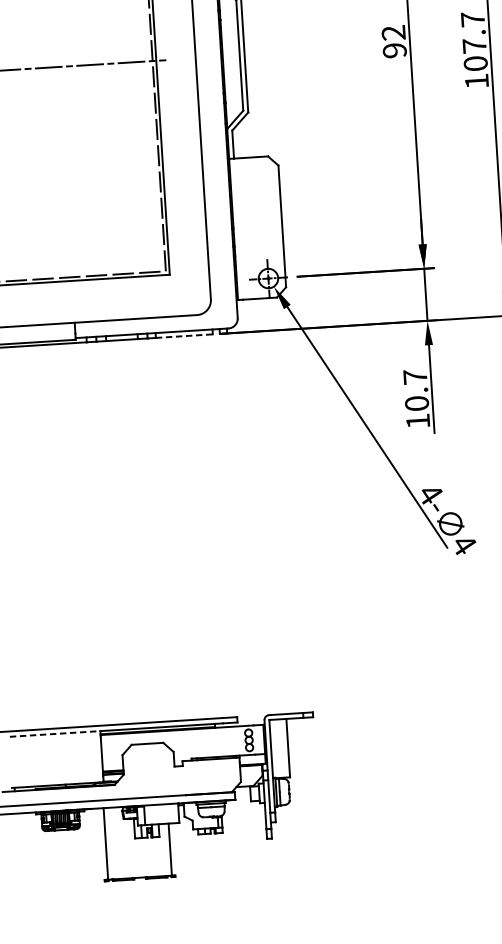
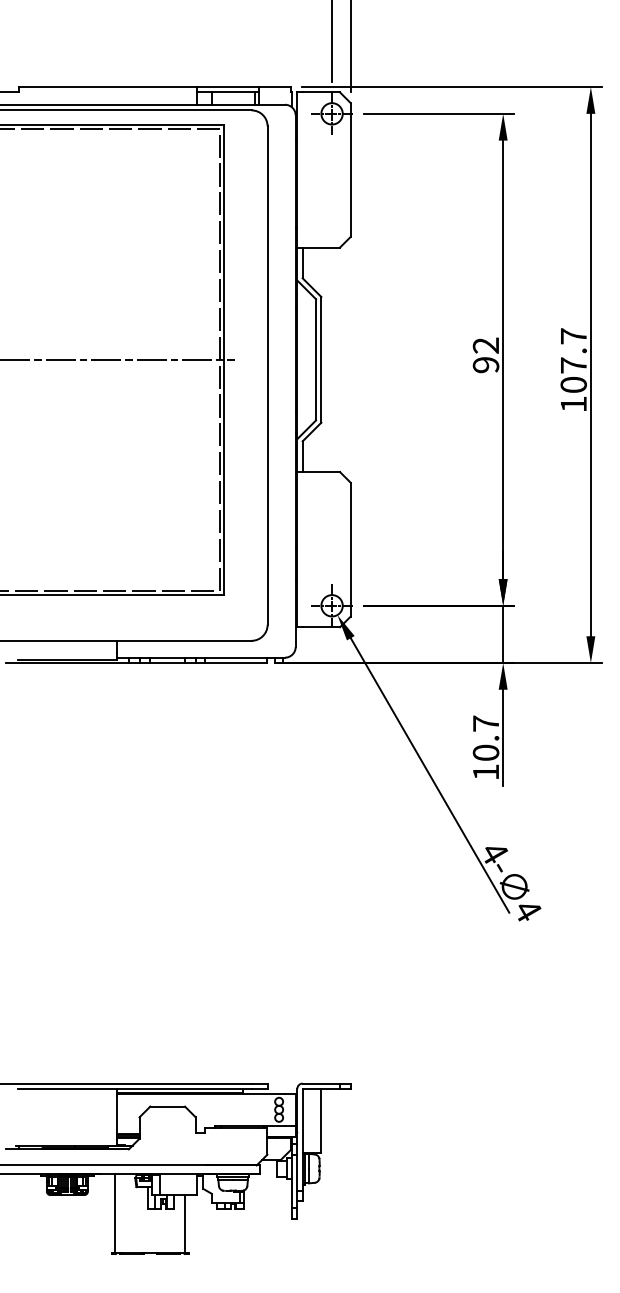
line: (184, 336) -> (236, 663), dashed -> solid
line: (55, 733) -> (67, 1089), dashed -> solid

